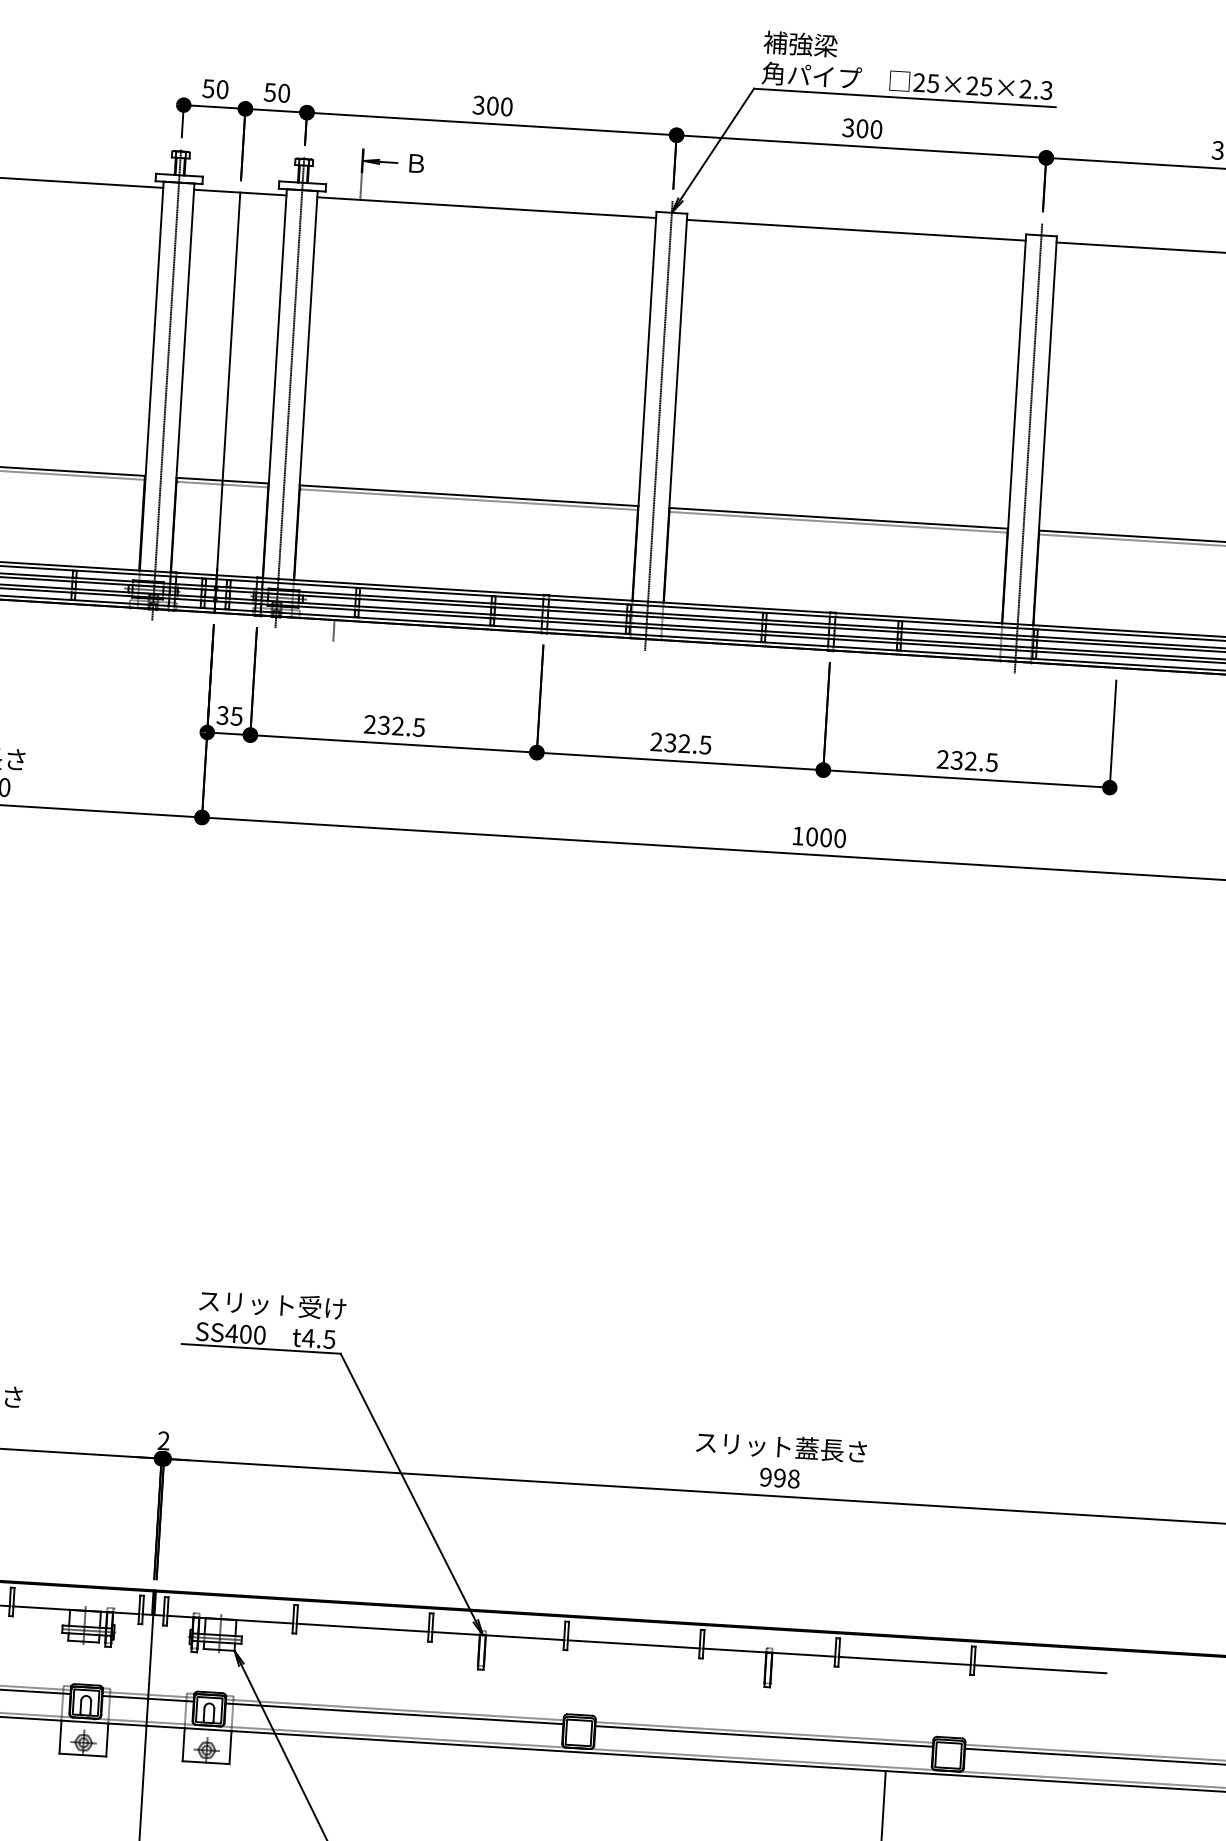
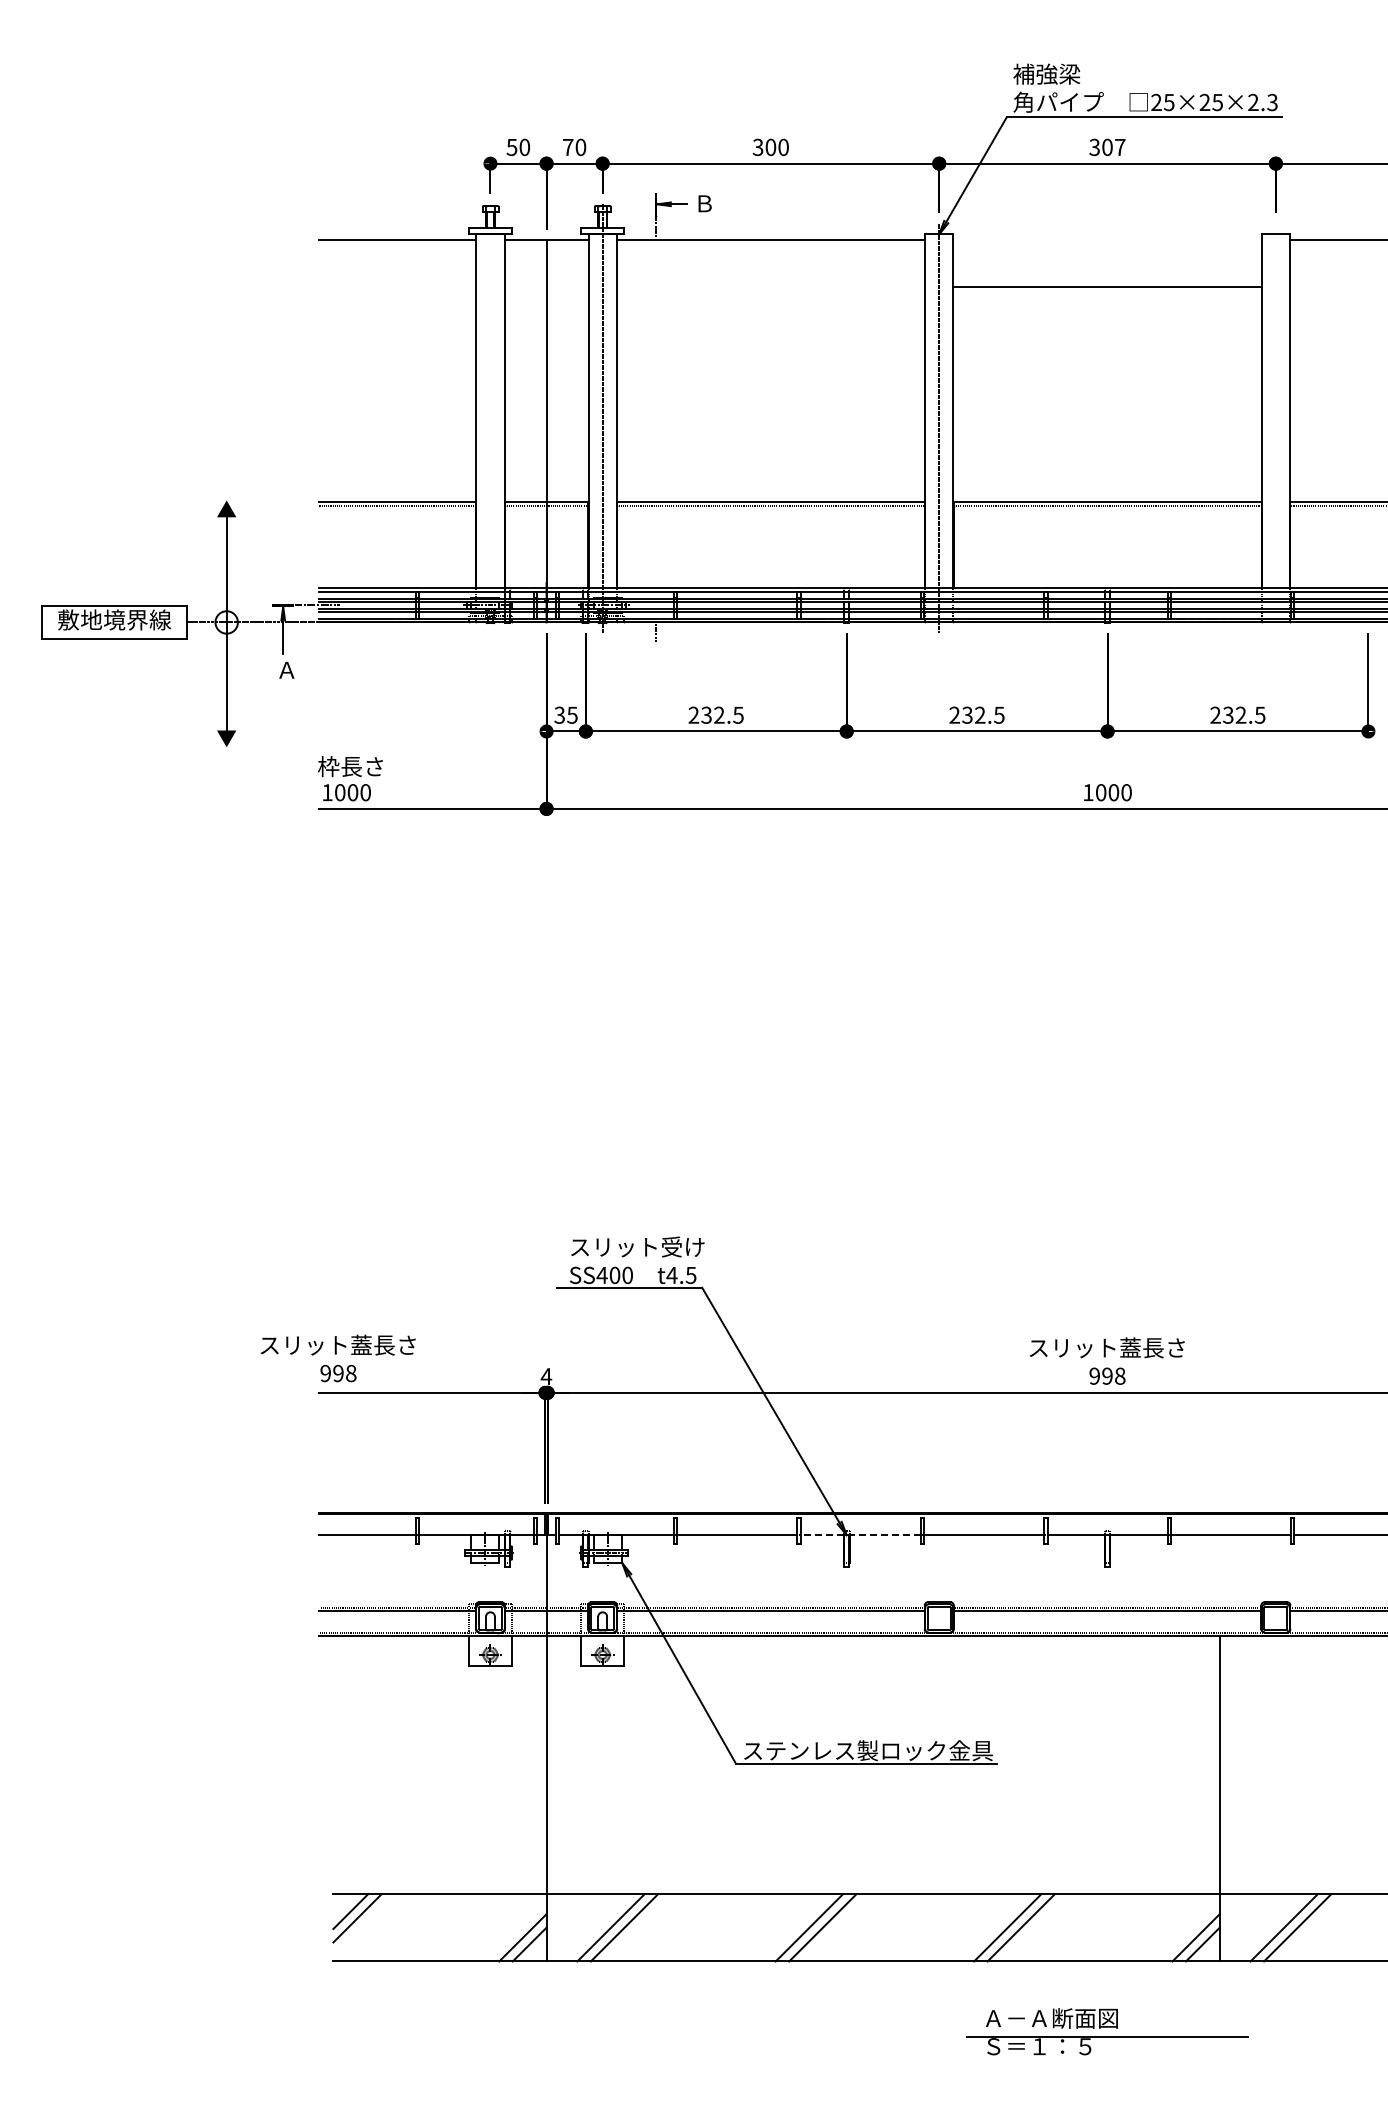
text: (269, 92) -> (567, 147), 50 -> 70
text: (876, 129) -> (1120, 147), 300 -> 307
line: (856, 229) -> (1107, 286), moved
line: (166, 384) -> (490, 418), removed
line: (1028, 448) -> (1275, 428), removed
text: (163, 1440) -> (546, 1376), 2 -> 4
line: (497, 1636) -> (860, 1535), solid -> dashed

